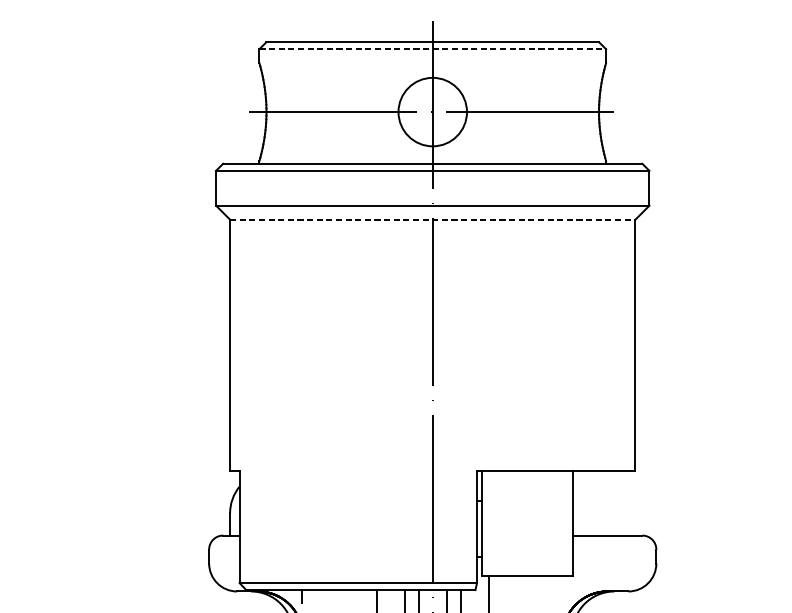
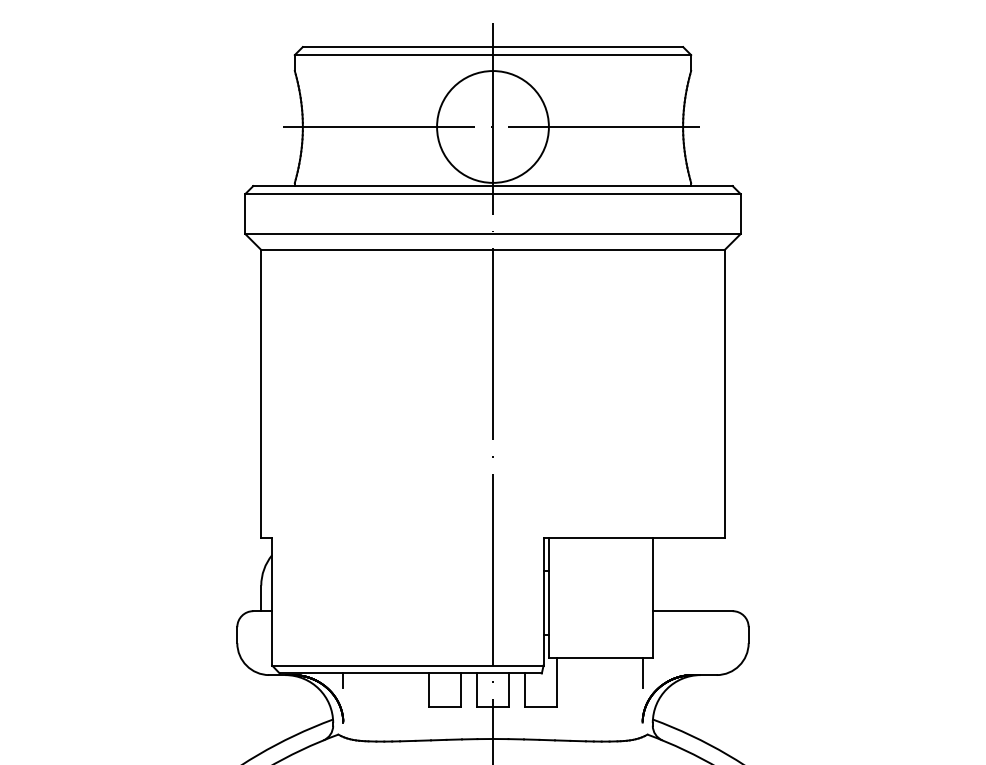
line: (433, 49) -> (493, 55), dashed -> solid
circle: (432, 111) -> (492, 126), size x1.43
line: (433, 220) -> (493, 250), dashed -> solid
line: (563, 589) -> (642, 672), added

